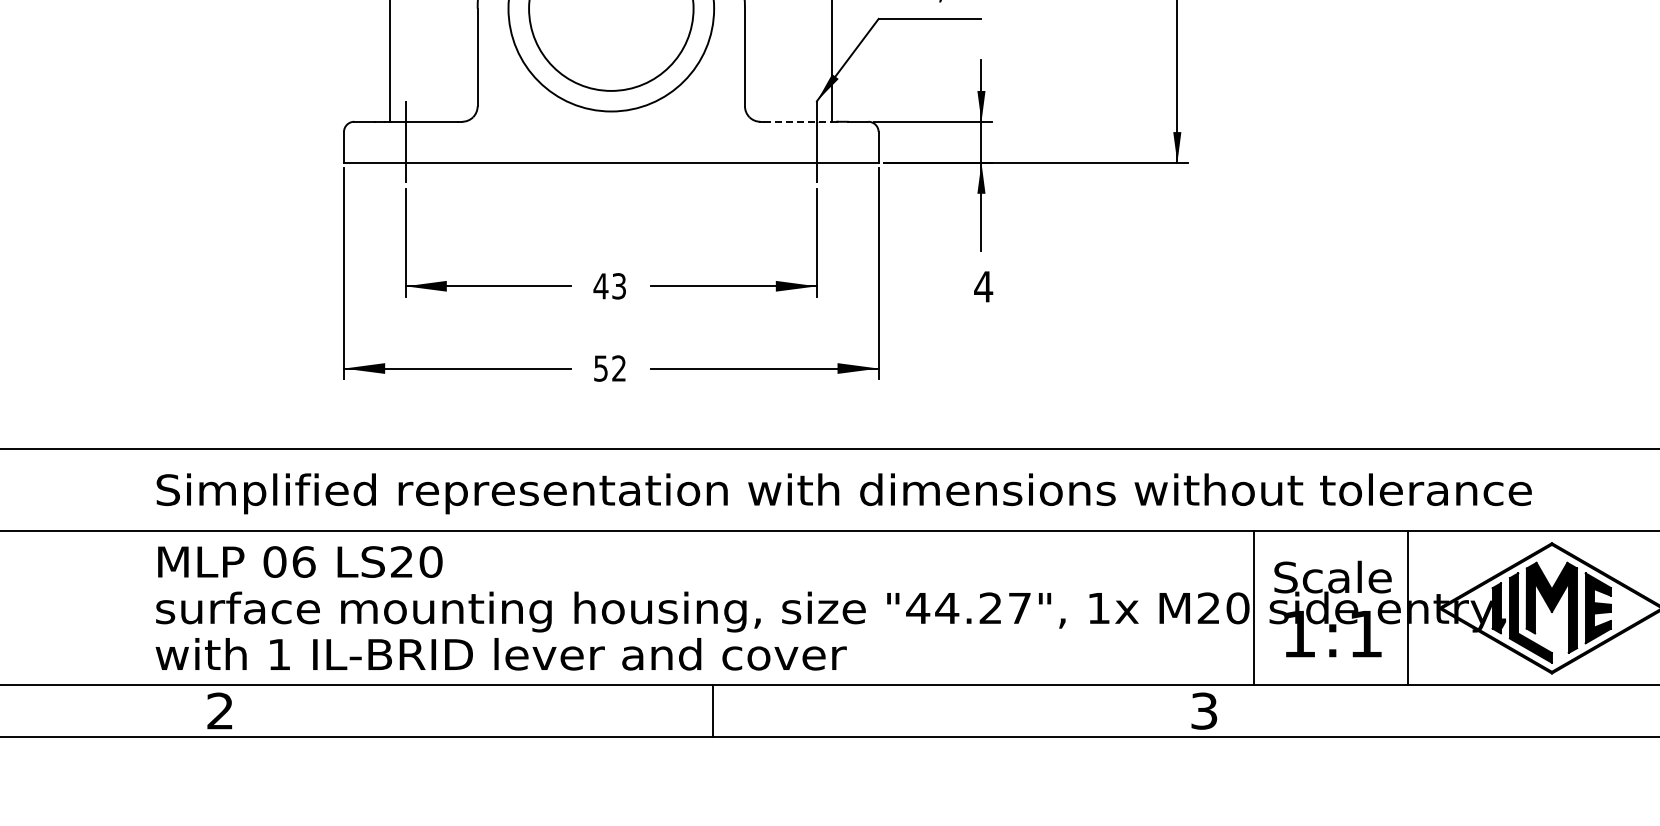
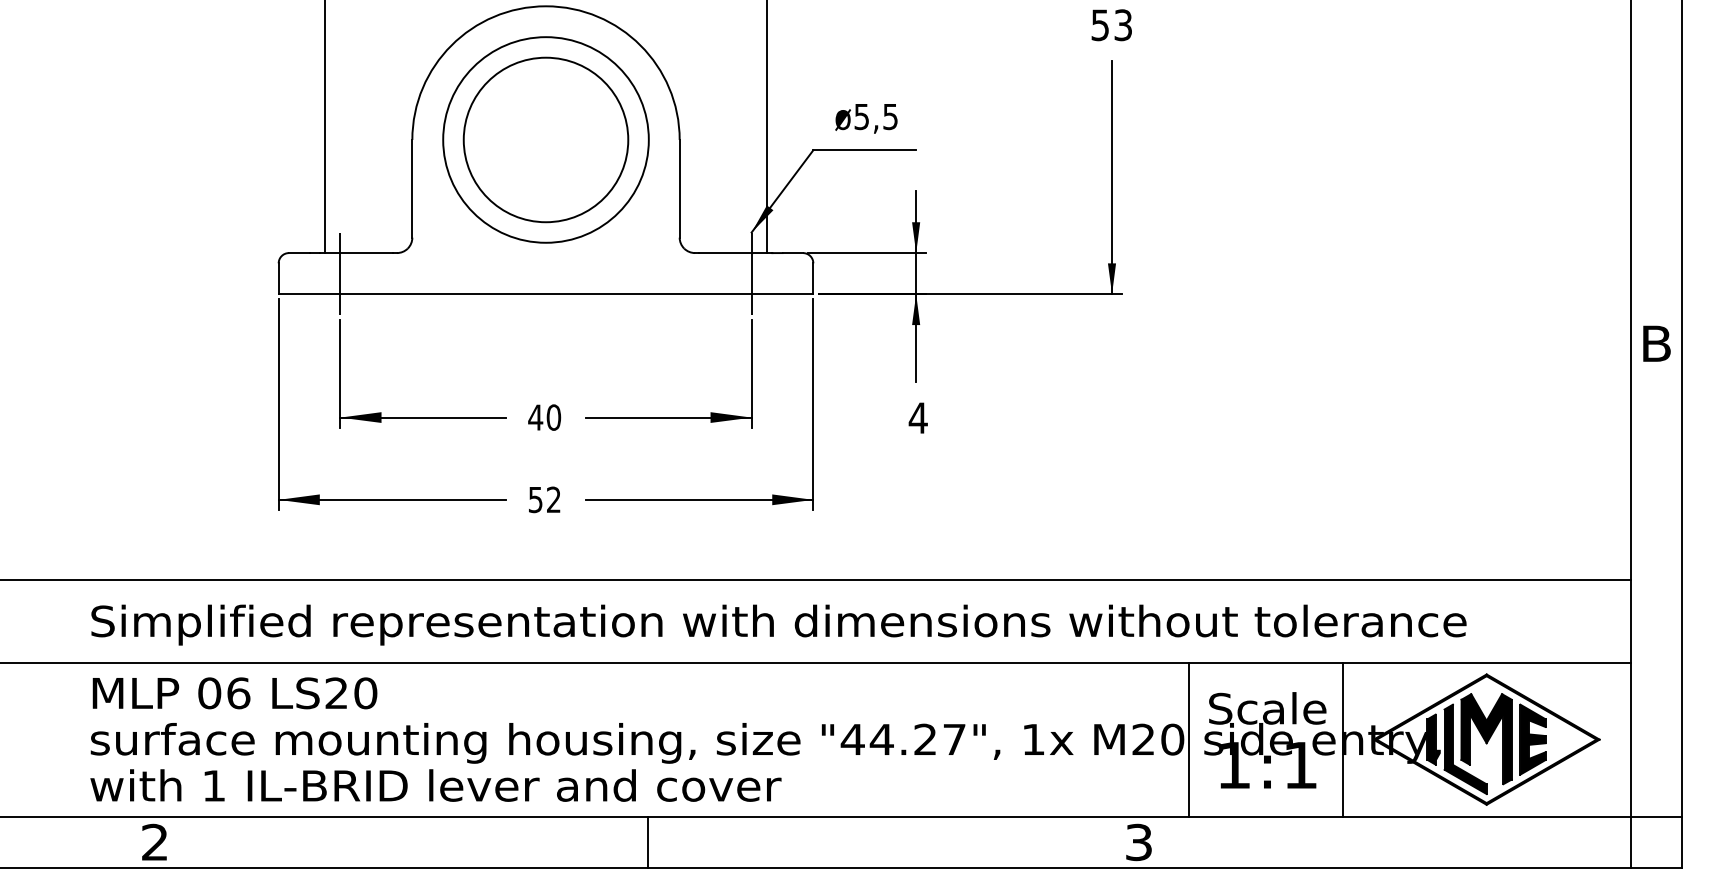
line: (798, 122) -> (733, 253), dashed -> solid
text: (618, 286) -> (553, 417), 43 -> 40

